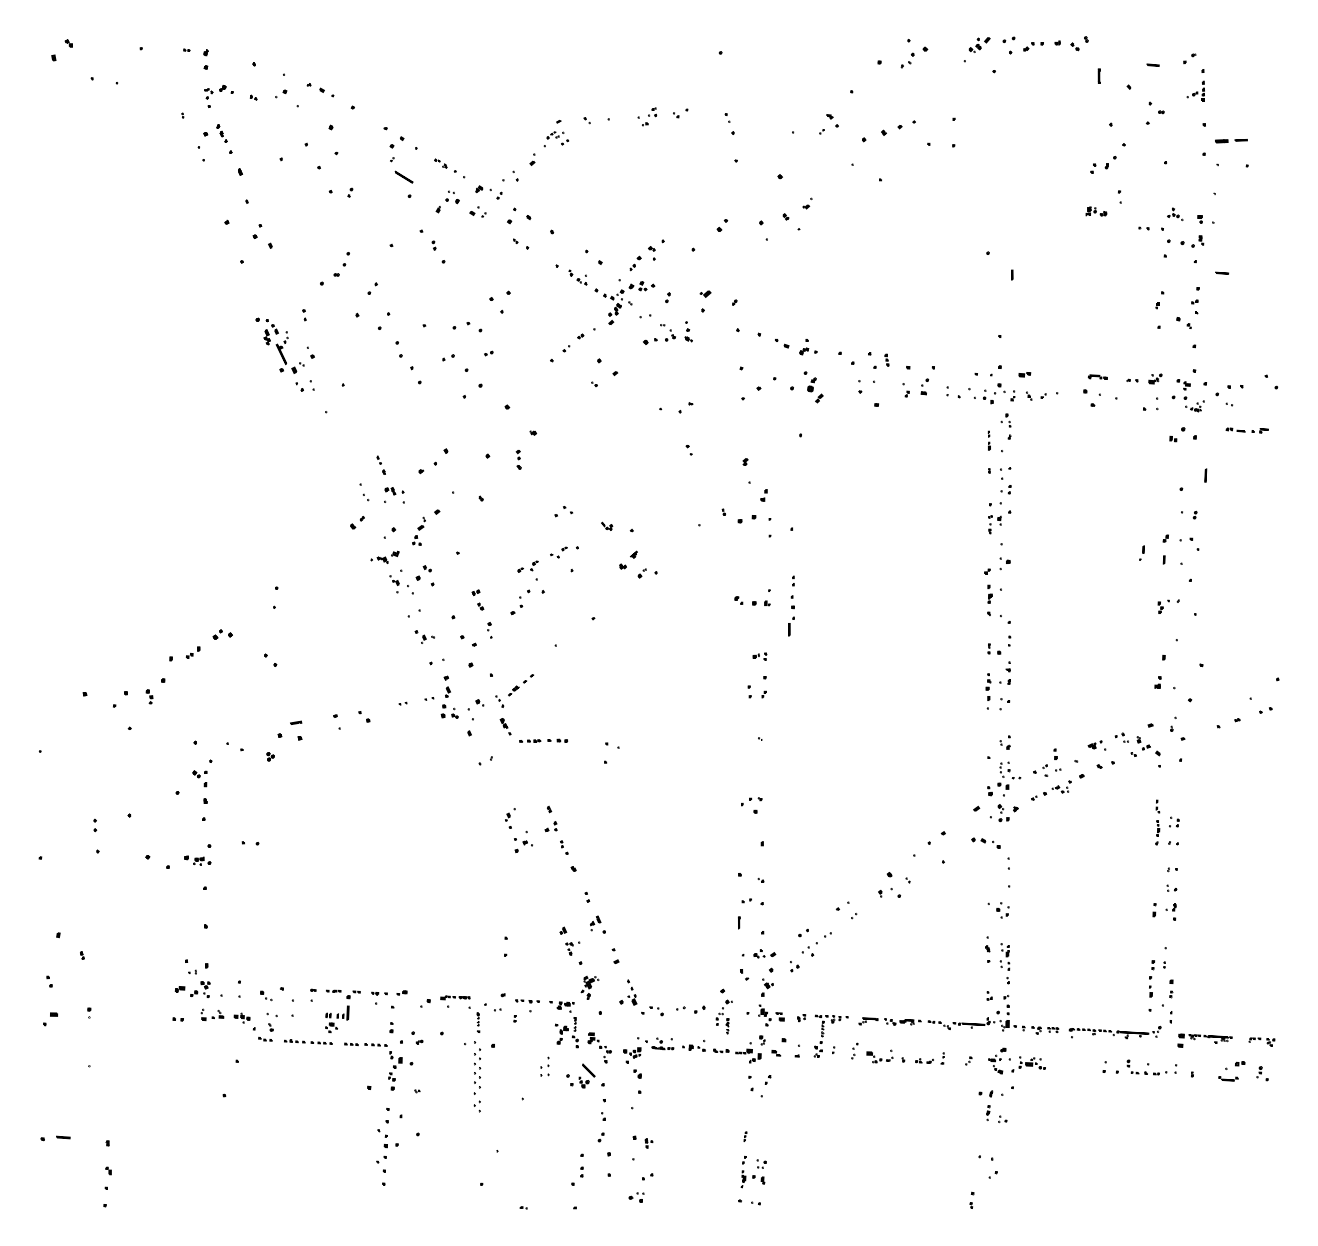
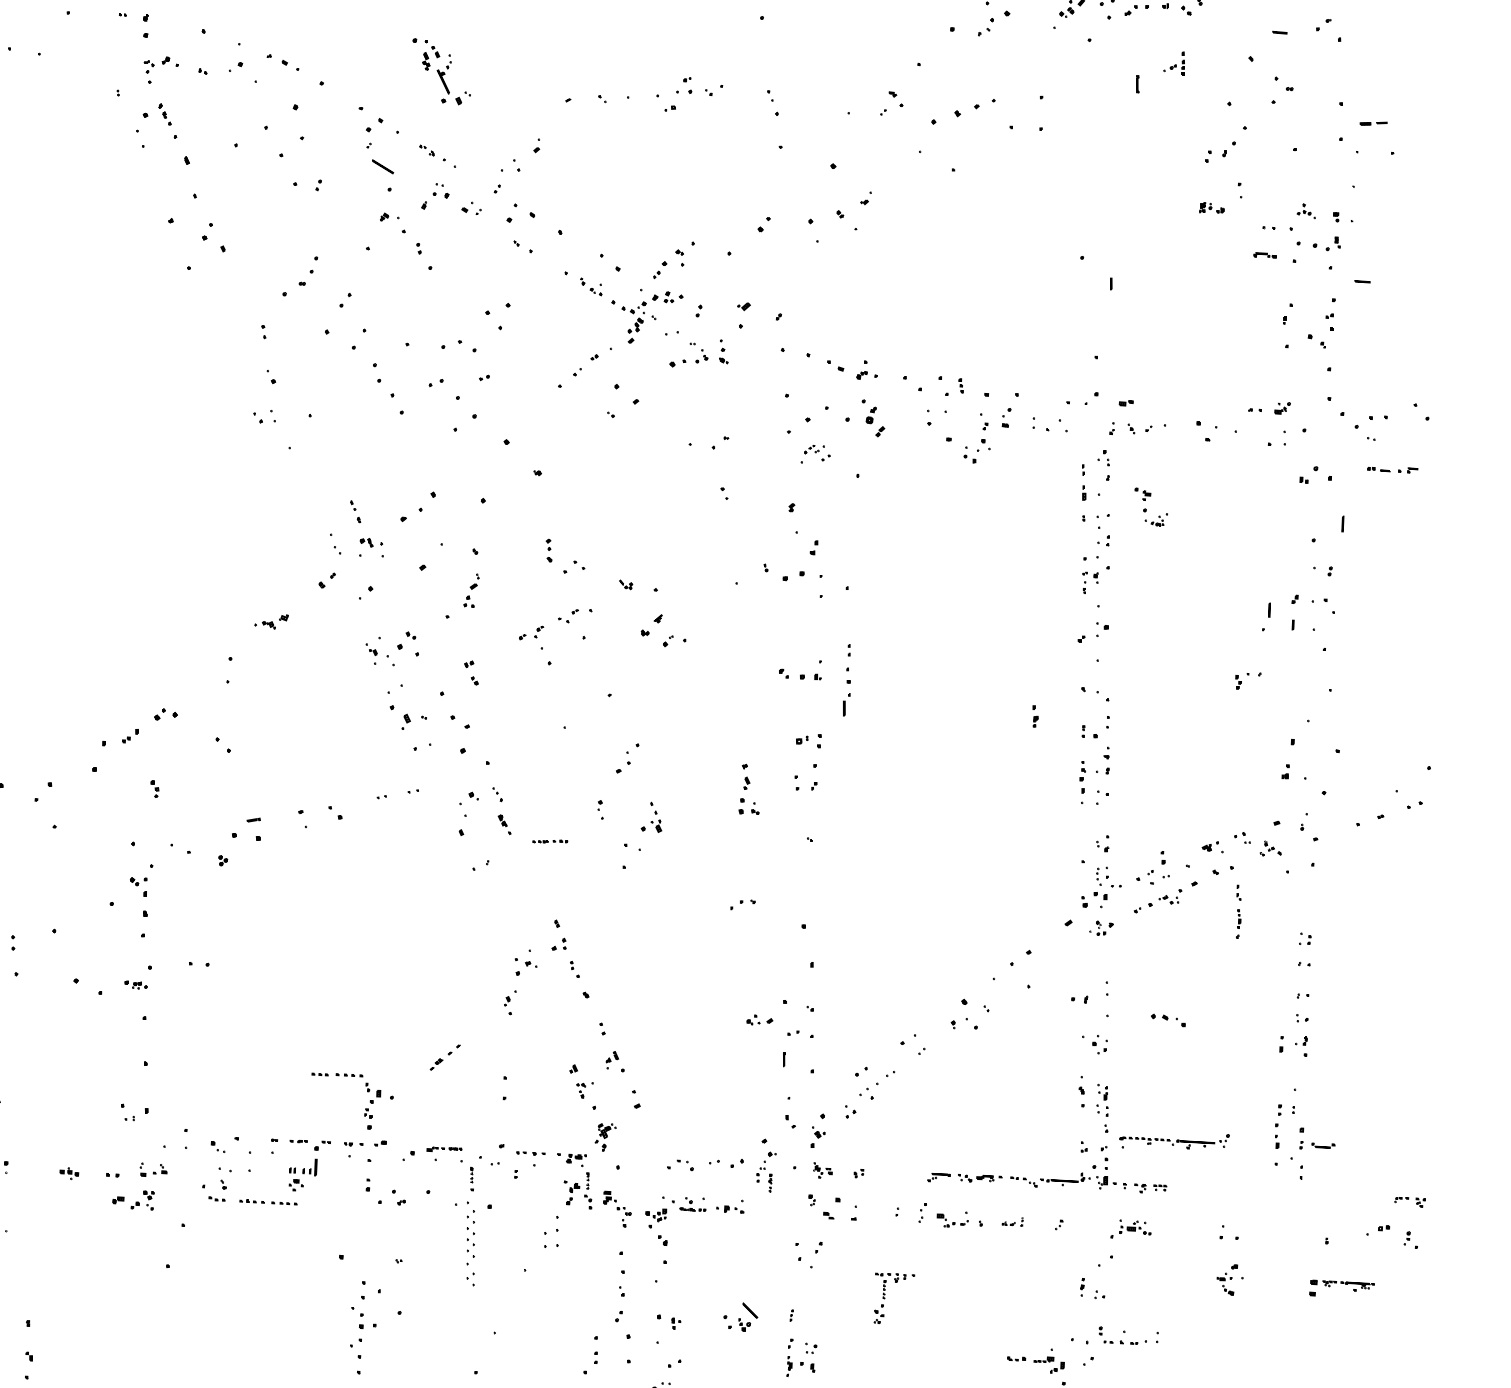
part: (1098, 75) -> (1136, 83), moved
part: (1195, 90) -> (1173, 62), moved
part: (647, 116) -> (674, 94), size x1.6
part: (555, 139) -> (814, 454), moved
part: (1231, 141) -> (1373, 124), size x0.7
part: (483, 189) -> (389, 217), moved
part: (279, 345) -> (441, 71), moved
part: (1097, 376) -> (1264, 254), moved
part: (994, 393) -> (977, 450), moved
part: (1190, 395) -> (1151, 507), moved
part: (988, 440) -> (1082, 482), size x1.6
part: (518, 459) -> (548, 550), moved
part: (418, 530) -> (470, 589), moved
part: (1141, 552) -> (1265, 616), size x1.6
part: (384, 556) -> (271, 620), moved
part: (989, 593) -> (1034, 715), moved
part: (520, 602) -> (627, 758), moved
part: (1168, 606) -> (1247, 680), moved
part: (489, 630) -> (600, 810), moved
part: (424, 636) -> (407, 716), size x1.6
part: (759, 656) -> (808, 740), size x1.6
part: (521, 685) -> (445, 1057), moved
part: (149, 696) -> (154, 788), moved
part: (449, 696) -> (748, 788), moved
part: (543, 740) -> (549, 841), size x0.6
part: (1145, 746) -> (1270, 848), size x0.6
part: (751, 801) -> (742, 904), moved
part: (1003, 813) -> (1100, 928), size x0.7
part: (510, 818) -> (510, 1002), moved
part: (1157, 822) -> (1238, 911), moved
part: (985, 842) -> (1167, 1019), moved
part: (197, 860) -> (135, 984), size x0.7
part: (764, 953) -> (759, 1019), moved
part: (192, 989) -> (133, 1200), moved
part: (628, 992) -> (651, 817), moved
part: (771, 1015) -> (822, 1170), size x0.6
part: (241, 1017) -> (68, 1172), moved
part: (1114, 1032) -> (1173, 1141), moved
part: (824, 1033) -> (886, 1294), moved
part: (1204, 1040) -> (1341, 1287), moved
part: (737, 1052) -> (1036, 1360), moved
part: (929, 1058) -> (1012, 1221), size x0.6
part: (999, 1060) -> (1230, 1279), moved
part: (544, 1066) -> (551, 1231), size x1.4
part: (1151, 1067) -> (1128, 1335), moved
part: (389, 1072) -> (365, 1108), moved
part: (580, 1075) -> (740, 1316), moved
part: (1228, 1078) -> (1323, 1145), moved
part: (985, 1093) -> (1079, 999), moved

